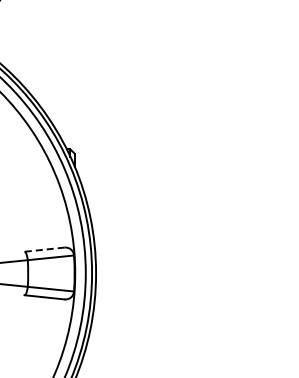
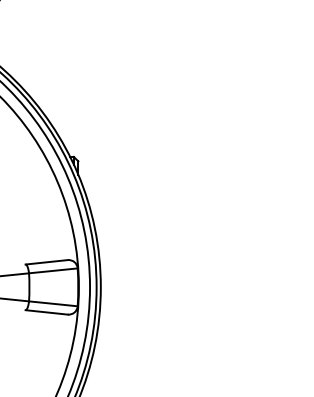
line: (44, 249) -> (46, 262), dashed -> solid

